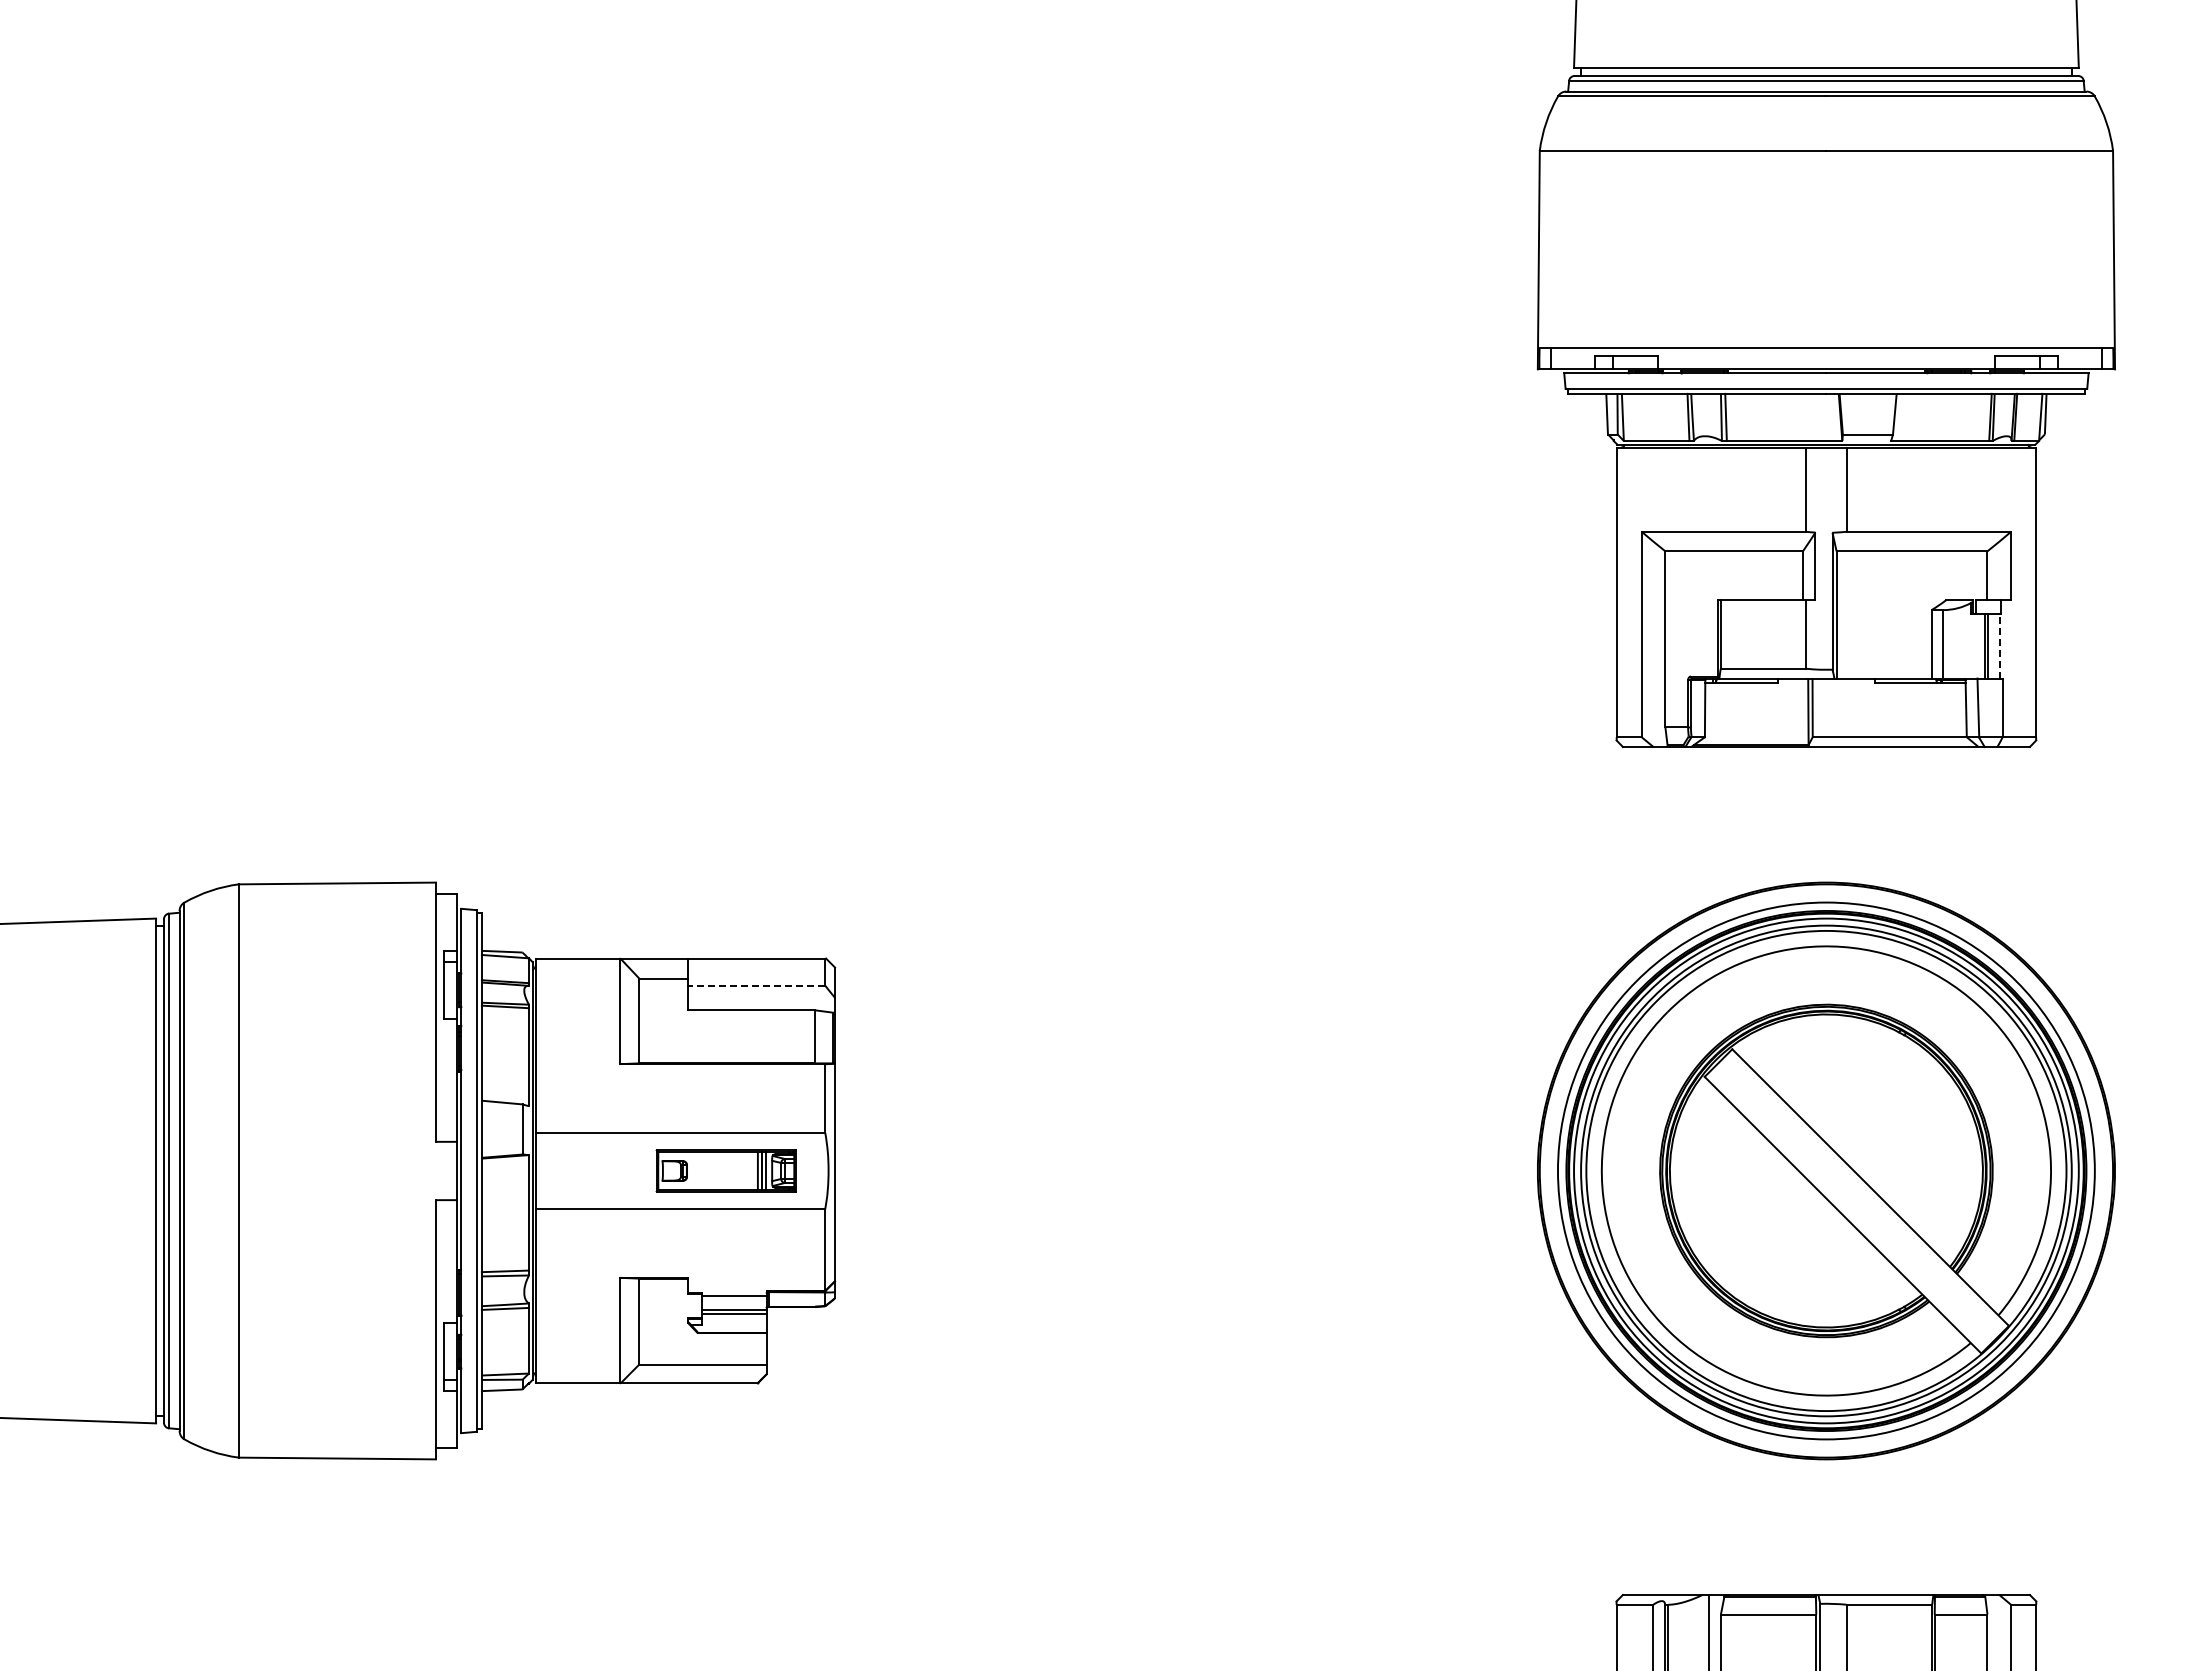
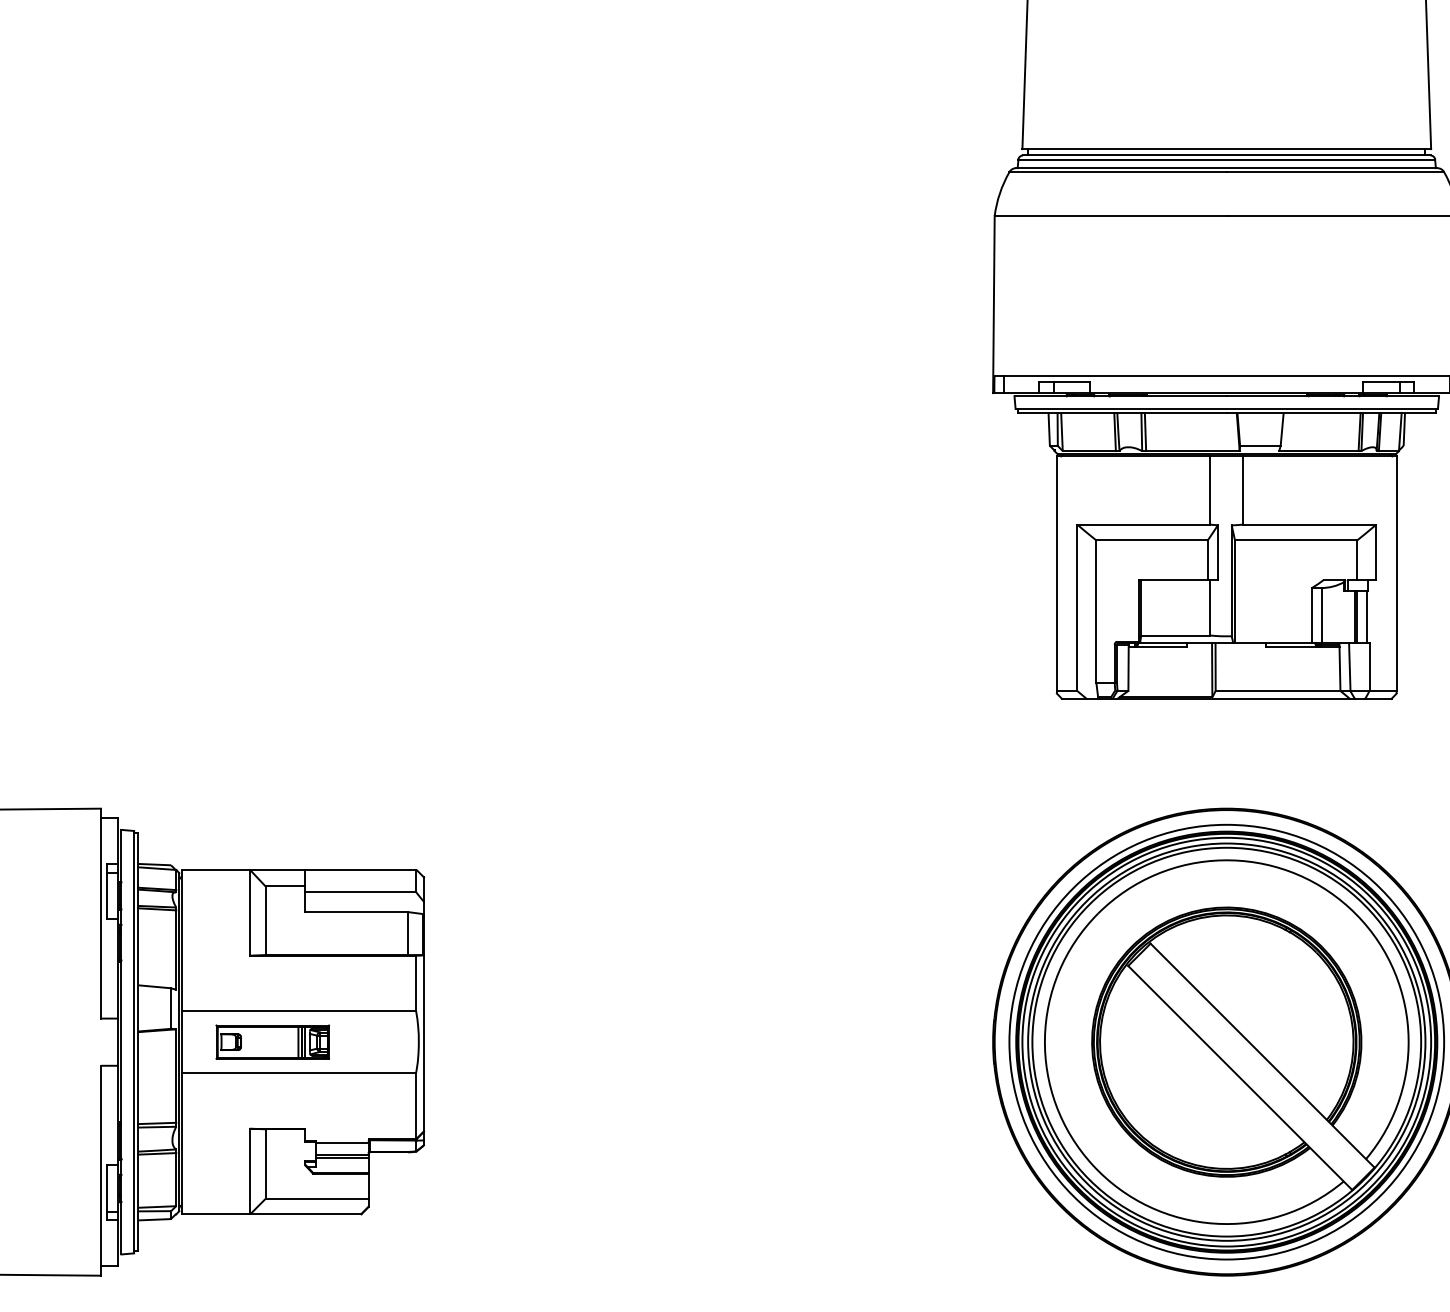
line: (1999, 645) -> (1366, 616), dashed -> solid
line: (756, 985) -> (360, 891), dashed -> solid
part: (725, 1170) -> (272, 1041), moved

